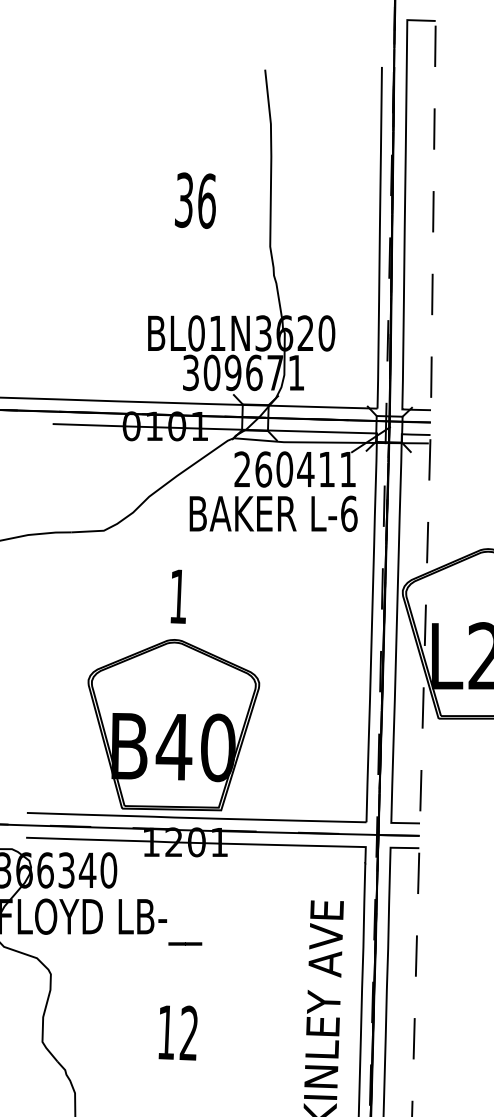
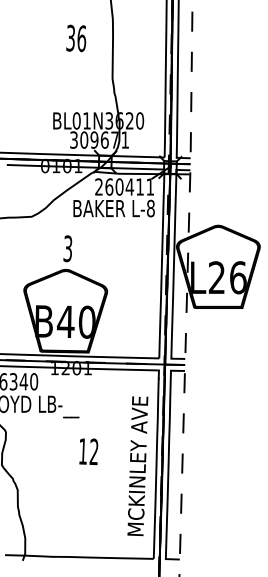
text: (196, 200) -> (76, 38), moved
text: (348, 513) -> (150, 208), L-6 -> L-8
text: (177, 596) -> (67, 248), 1 -> 3
text: (177, 1032) -> (88, 451), moved

